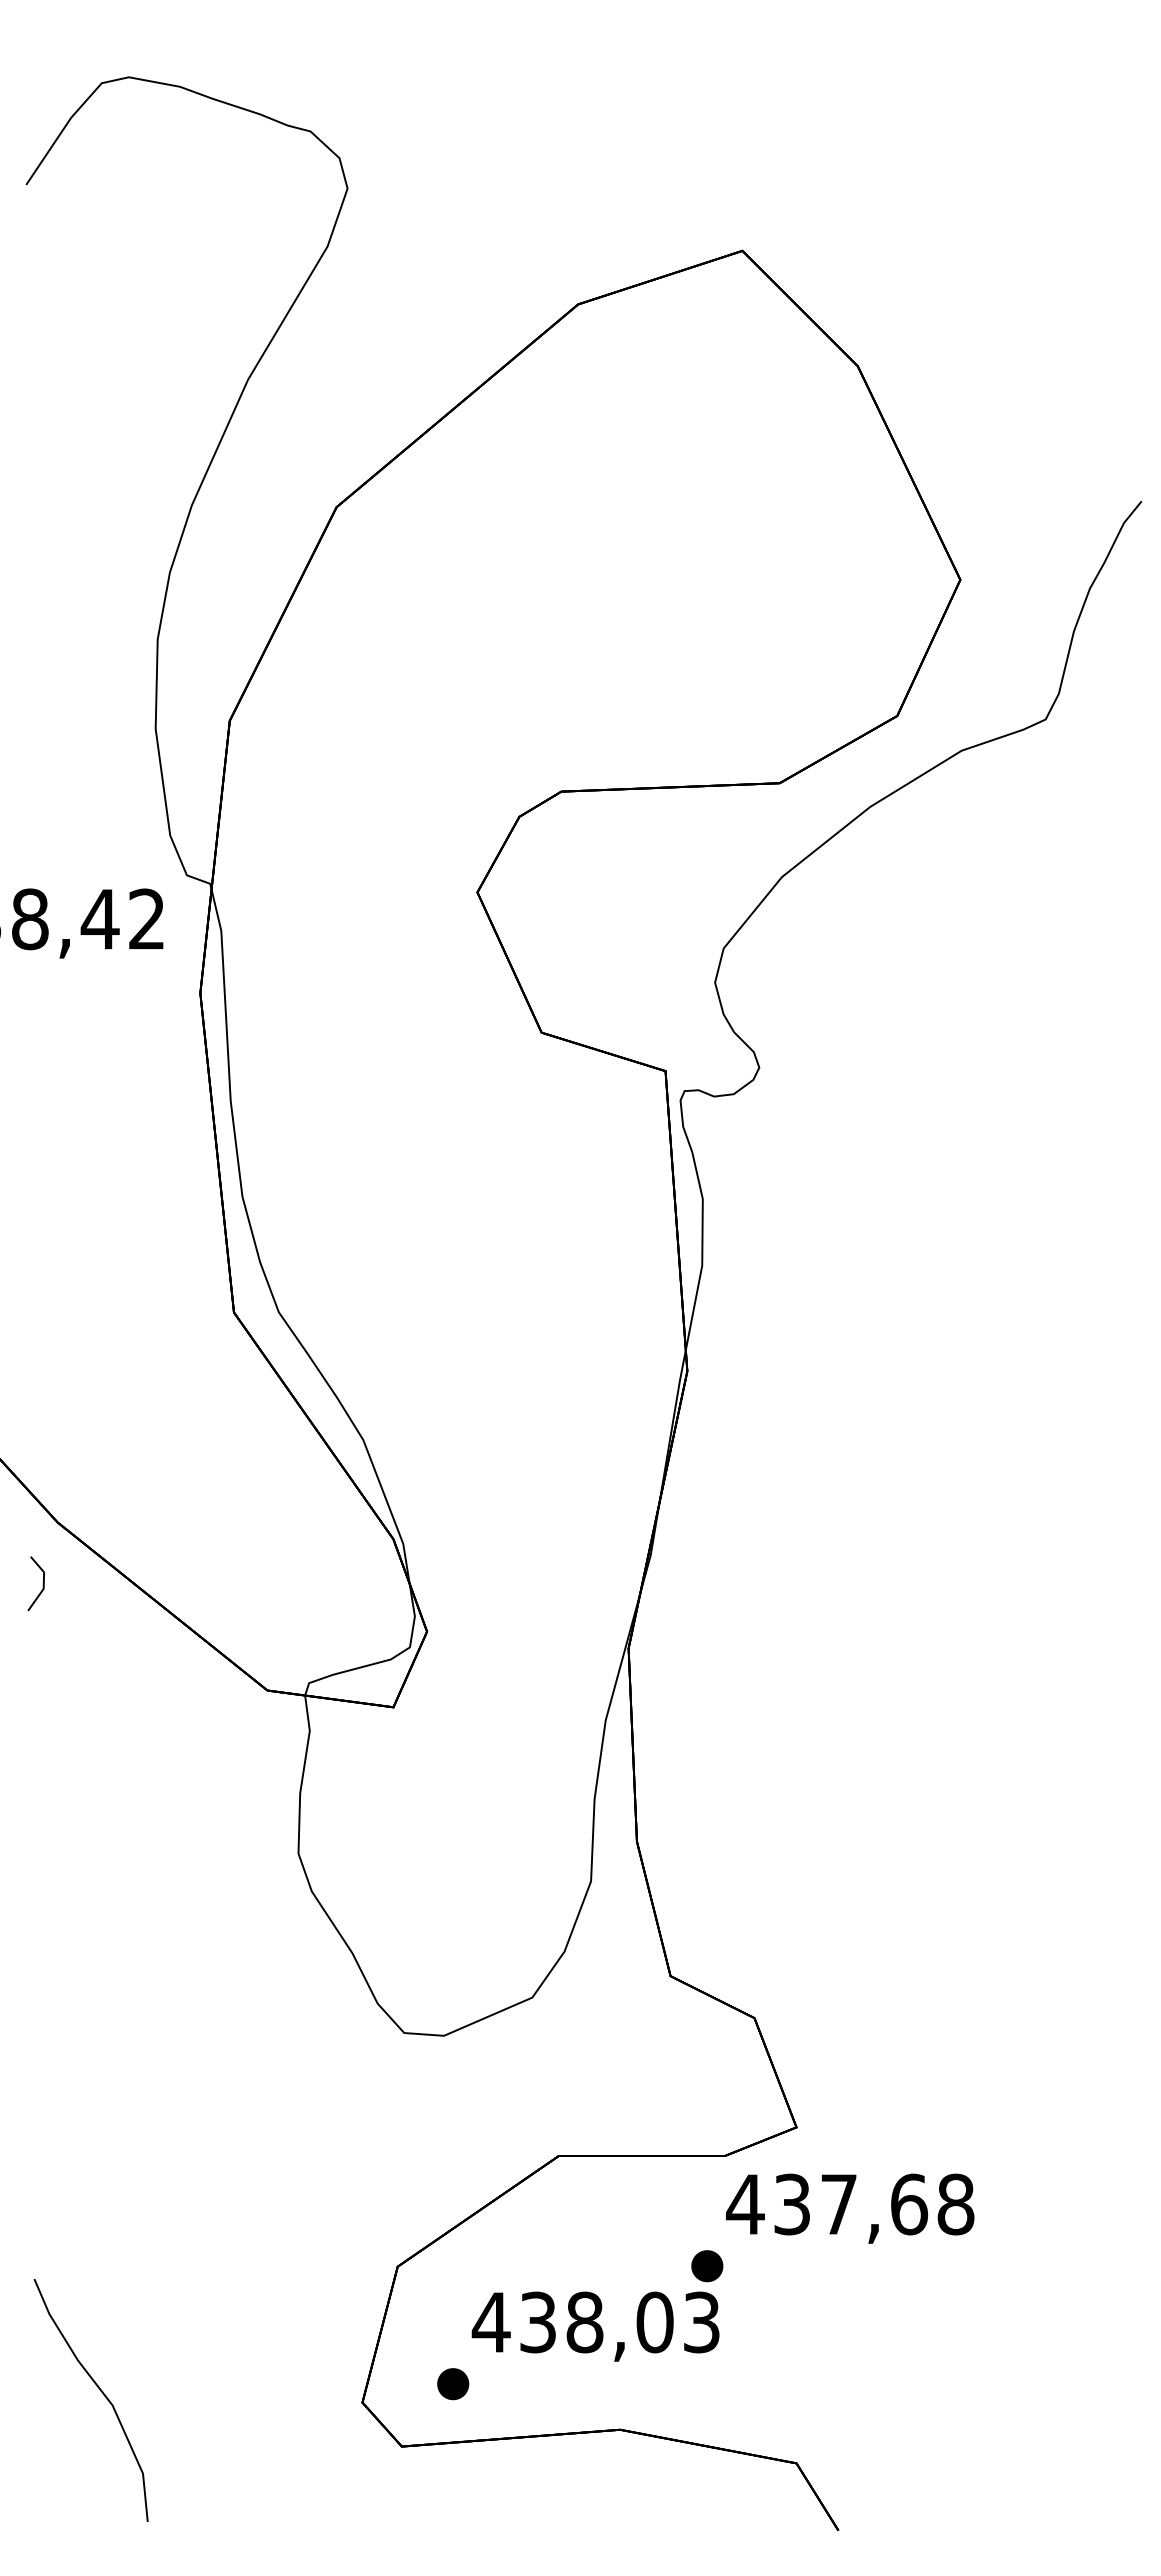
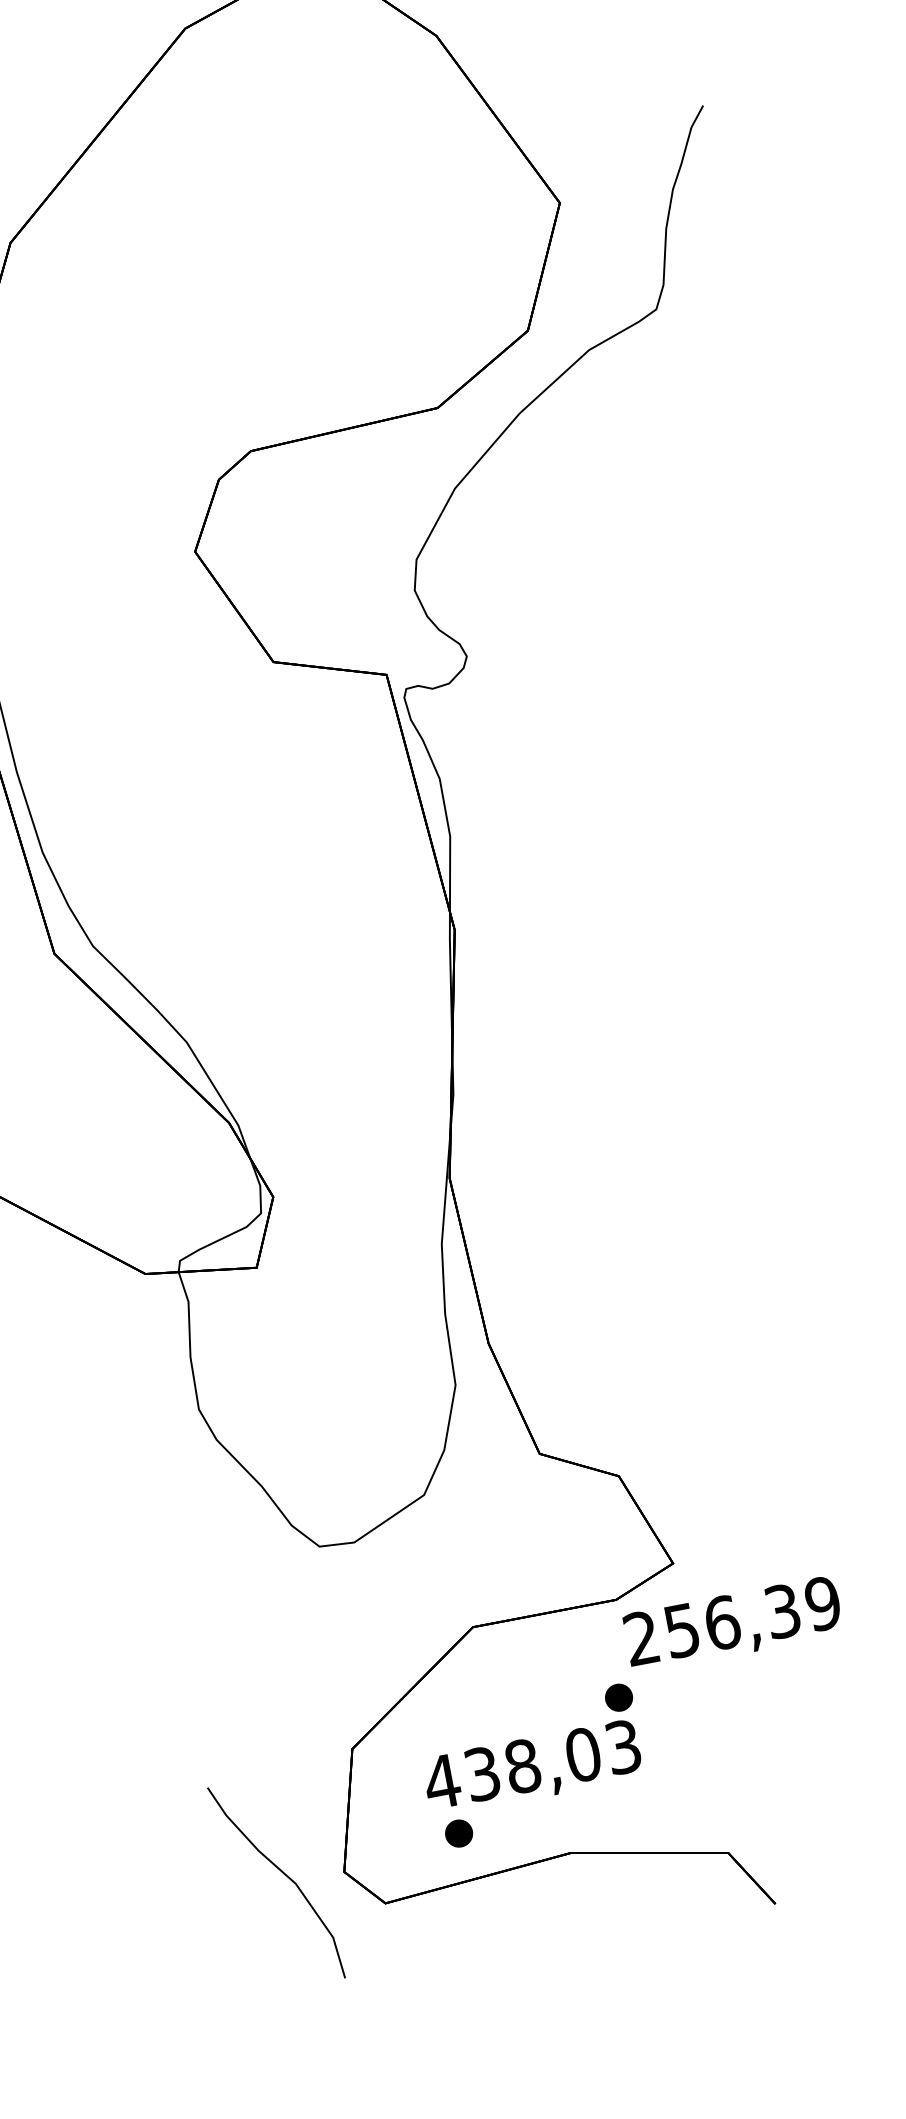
text: (850, 2204) -> (732, 1621), 437,68 -> 256,39
part: (453, 2384) -> (459, 1833), moved
curve: (99, 2390) -> (282, 1873), moved

